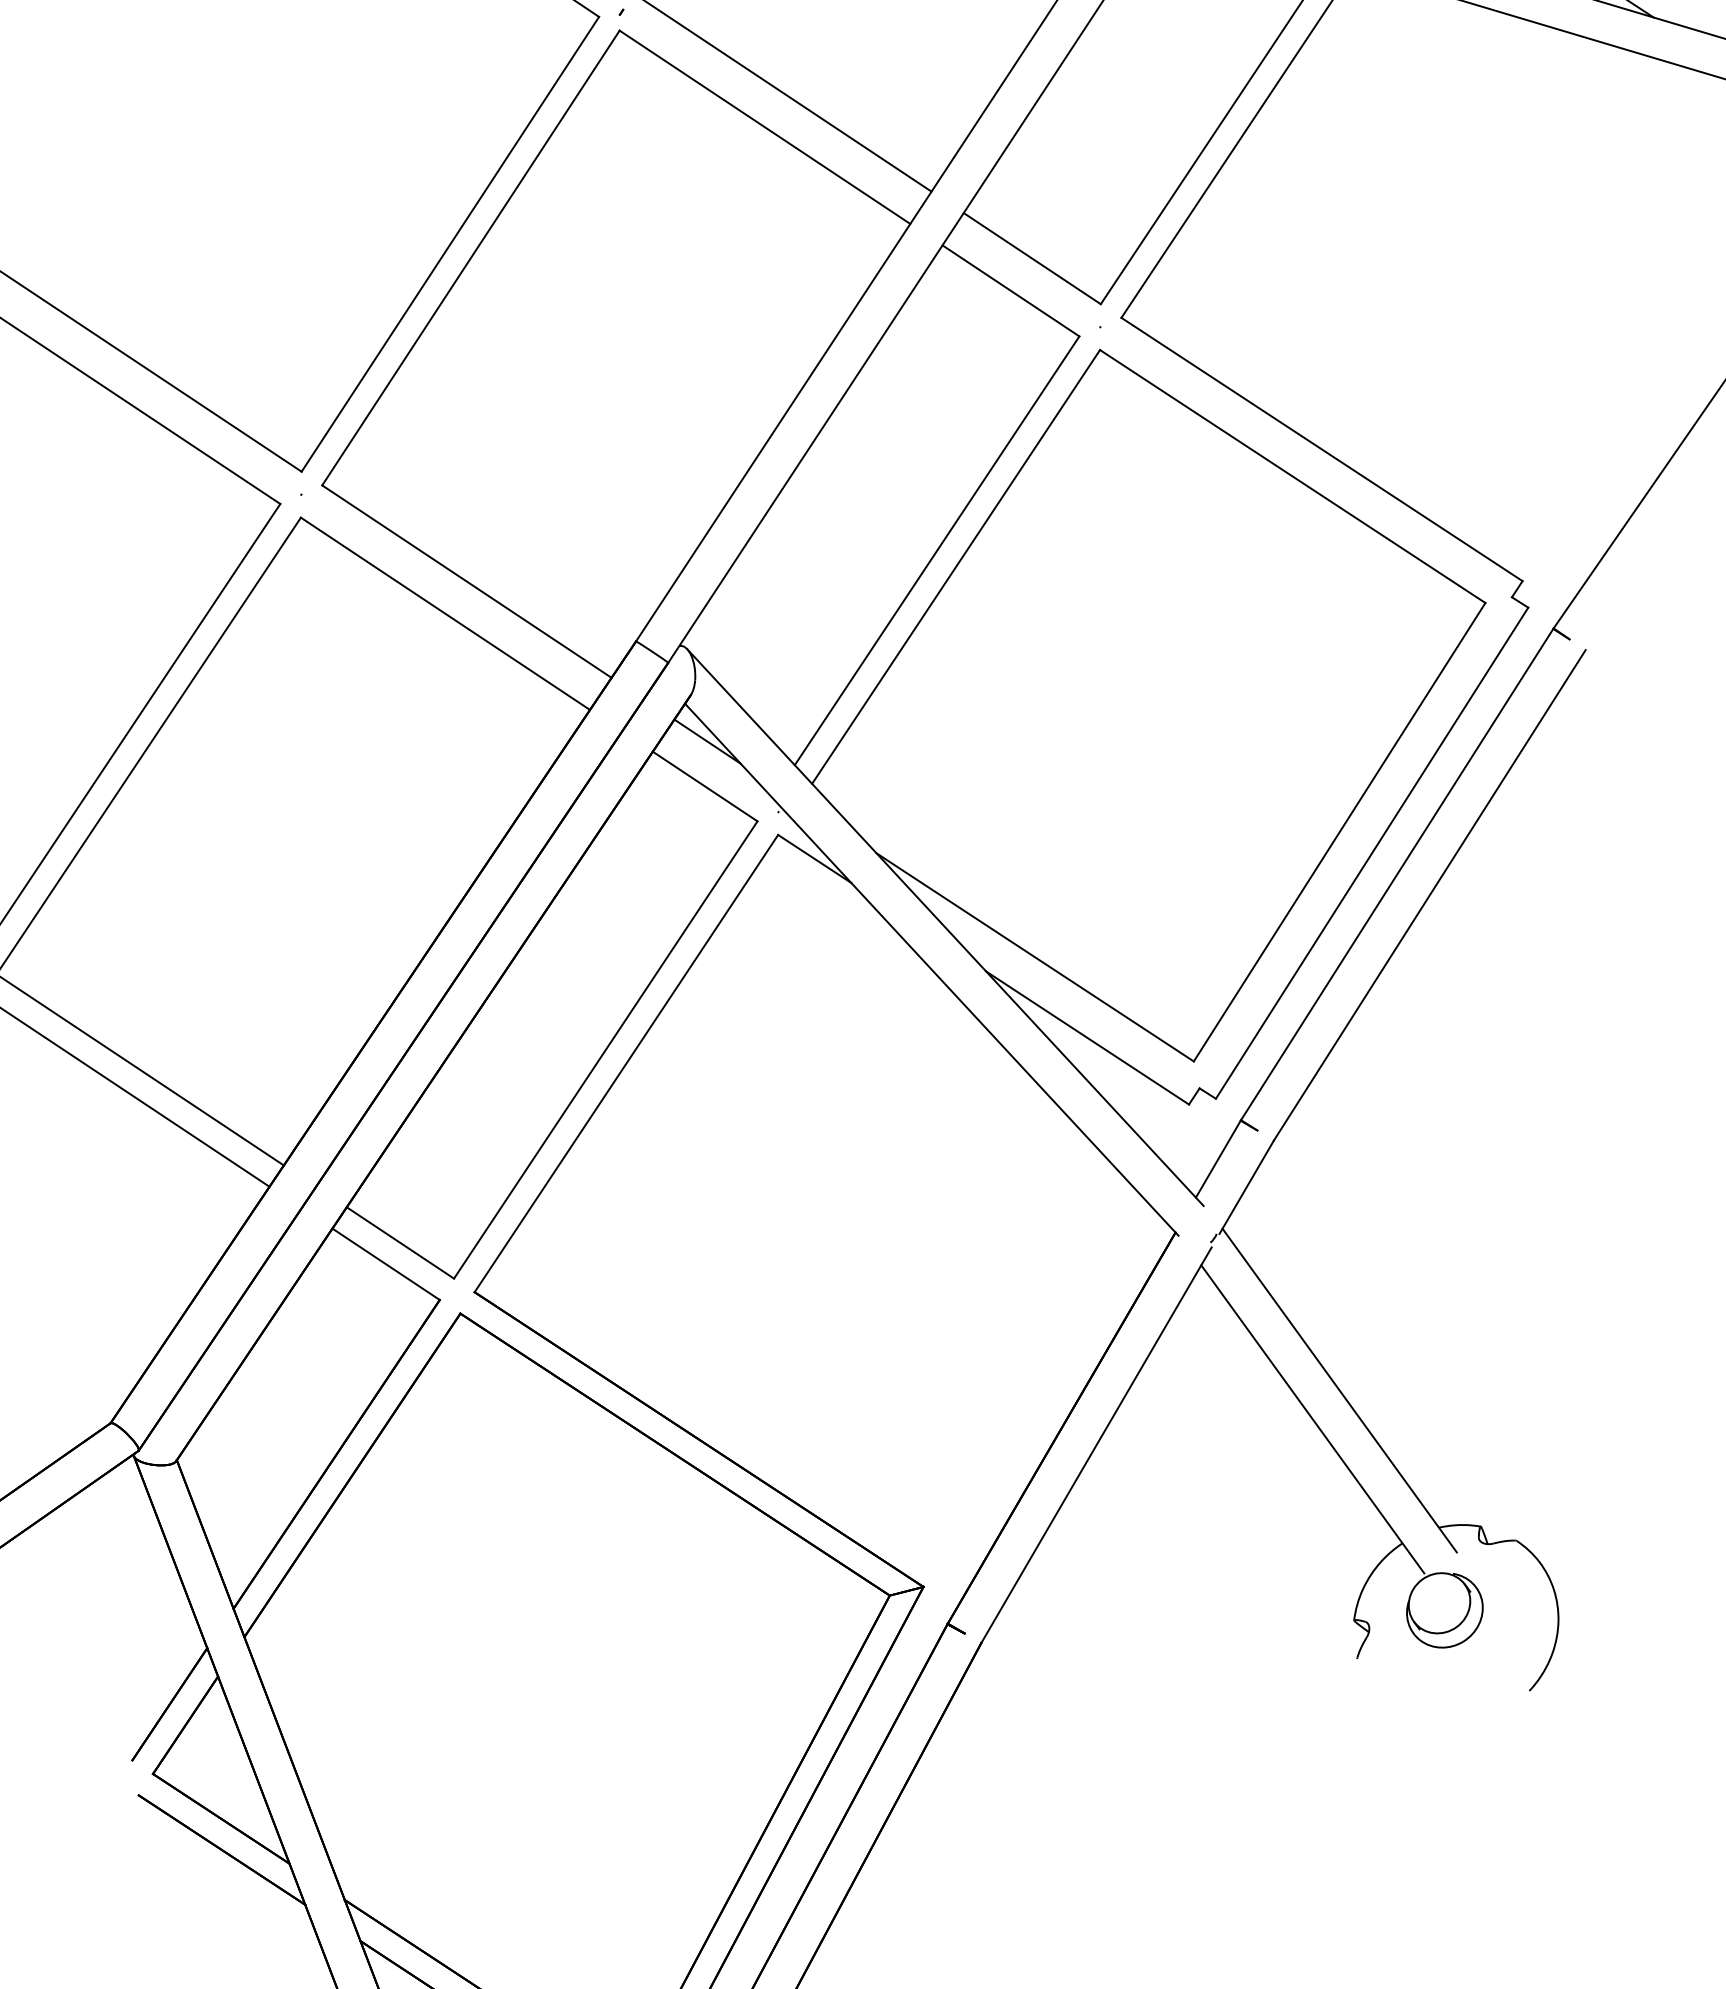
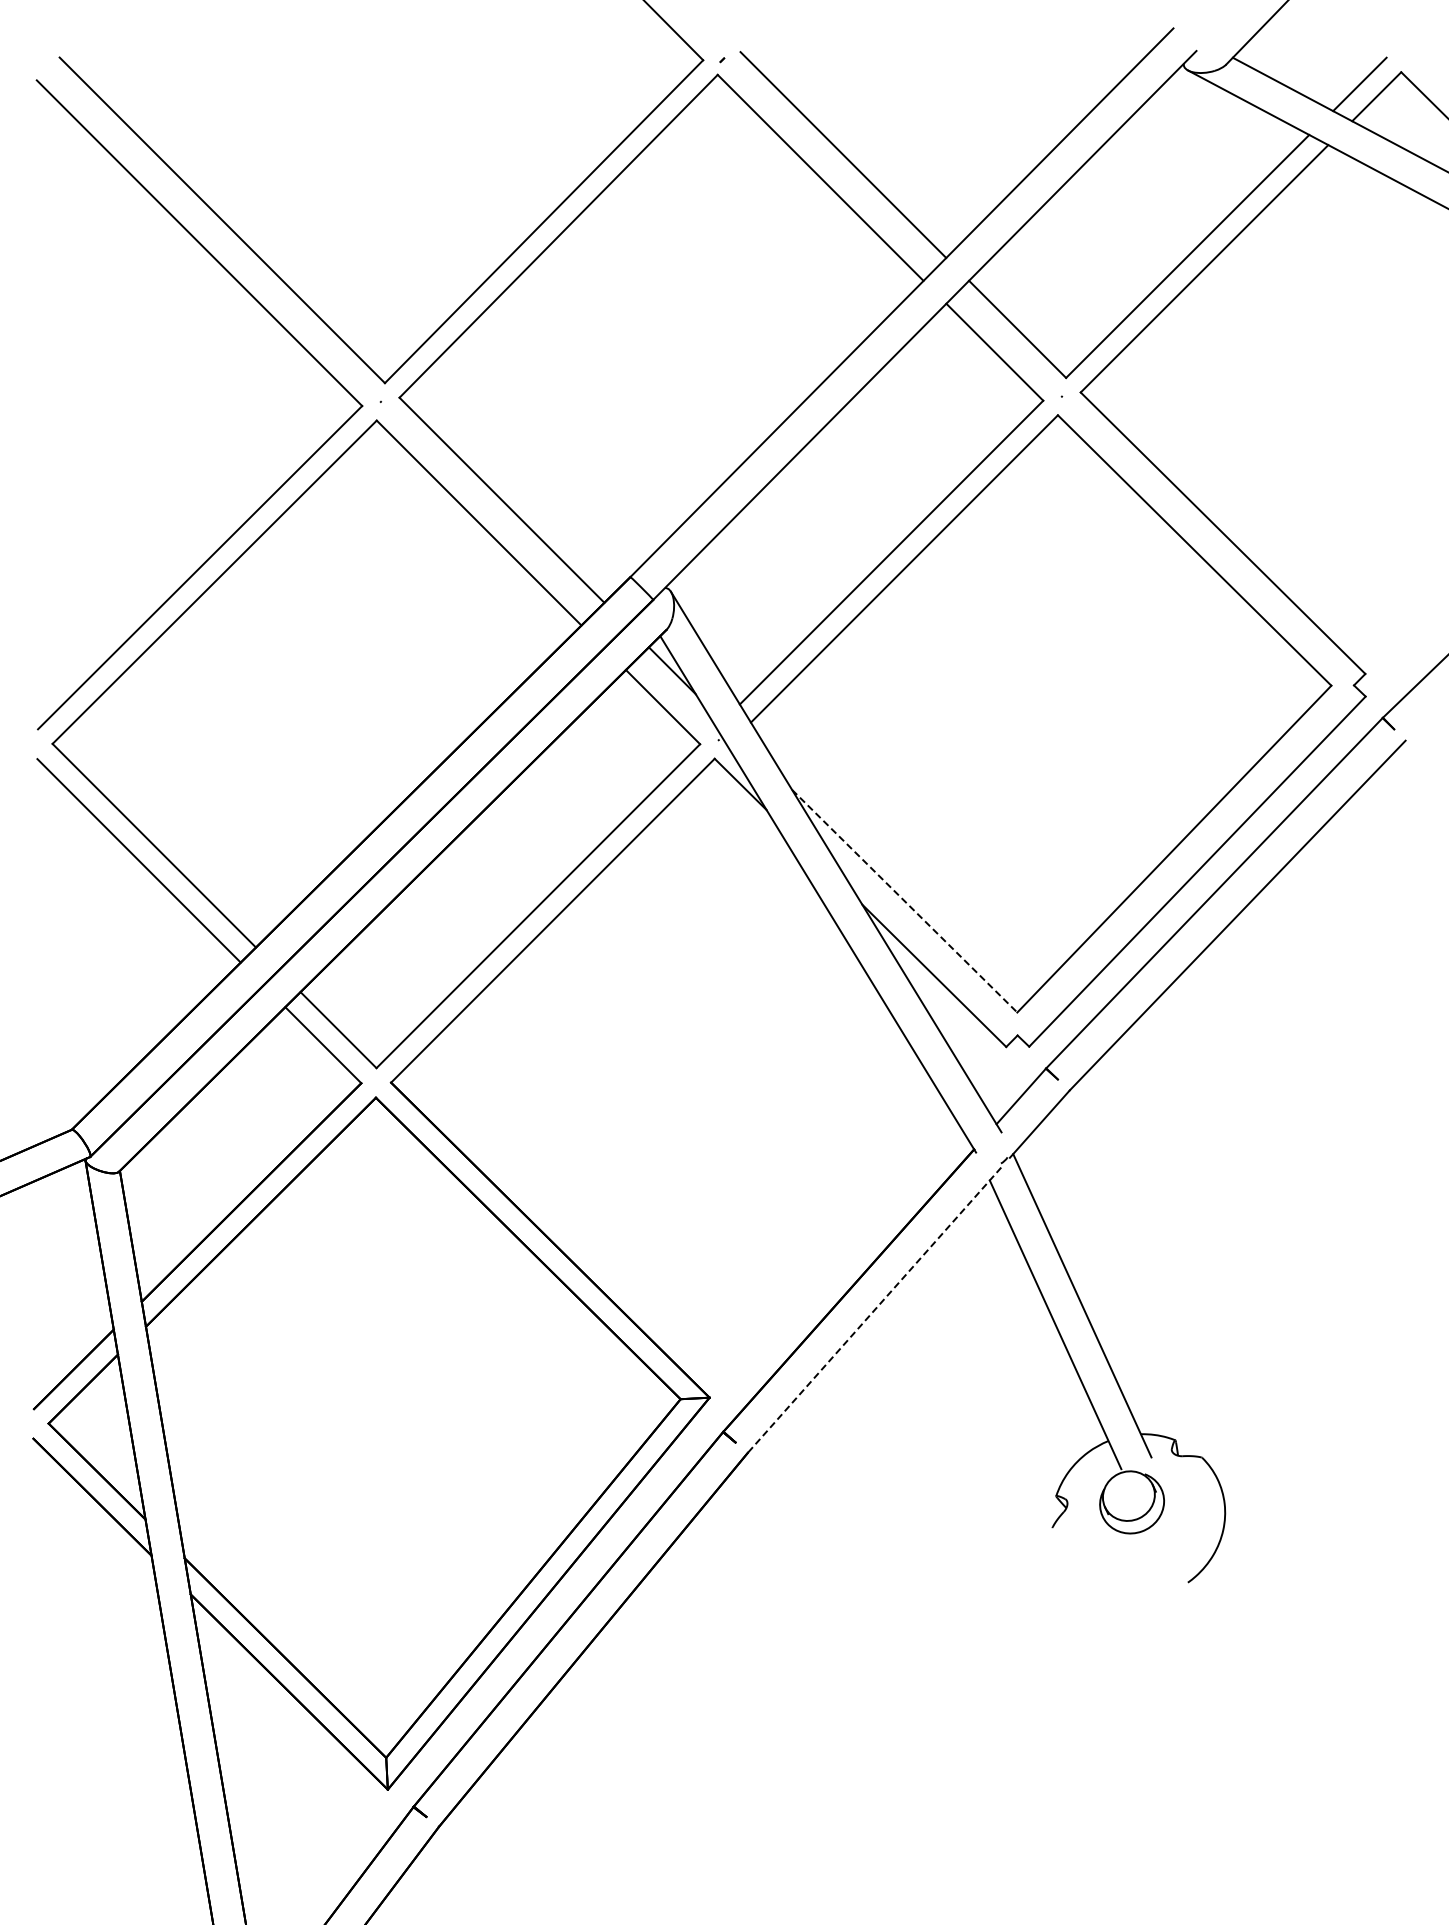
line: (1036, 957) -> (905, 901), solid -> dashed
line: (1096, 1445) -> (874, 1310), solid -> dashed

